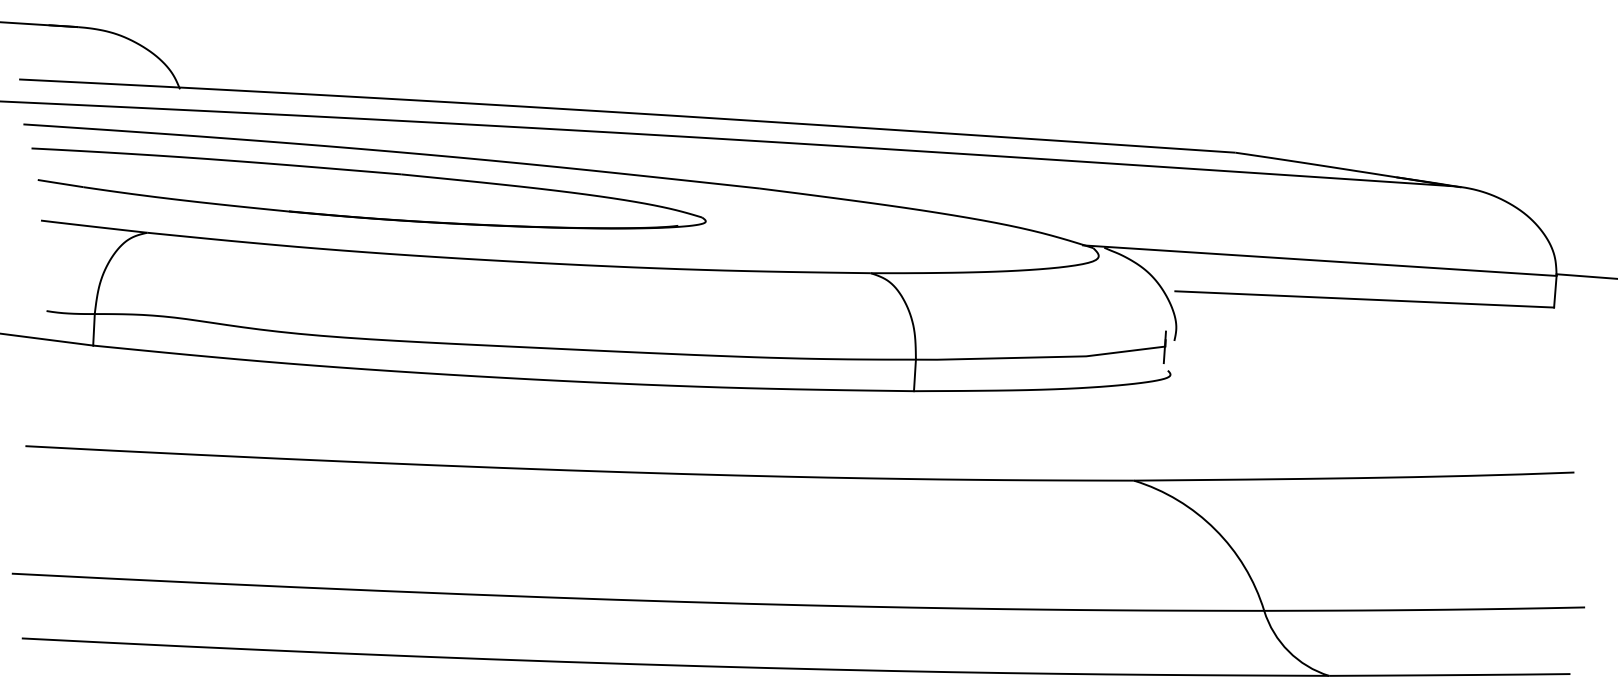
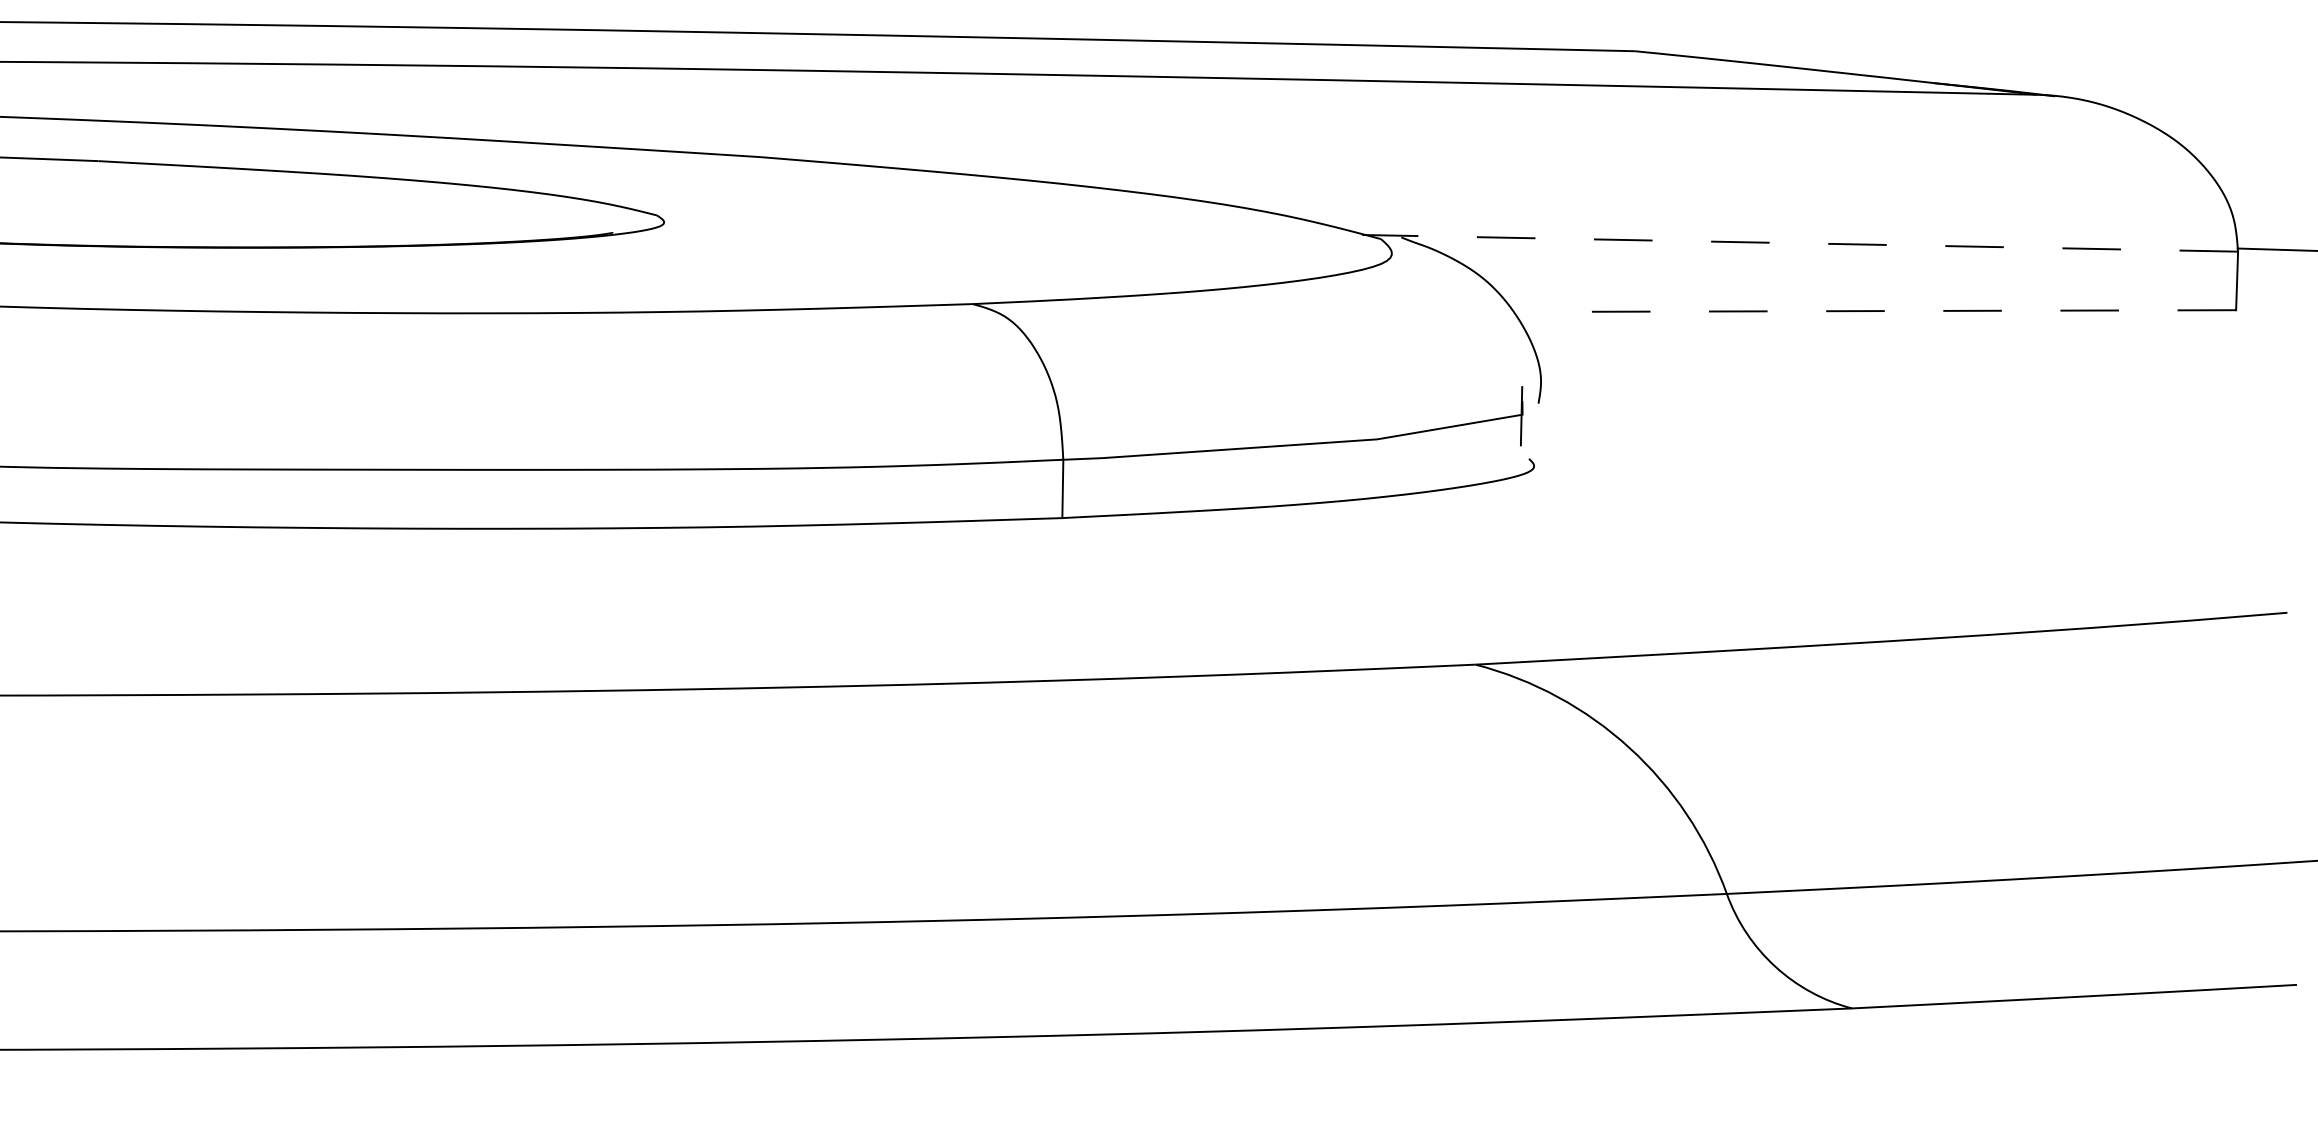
line: (1319, 260) -> (1799, 243), solid -> dashed
line: (1364, 299) -> (1885, 311), solid -> dashed

